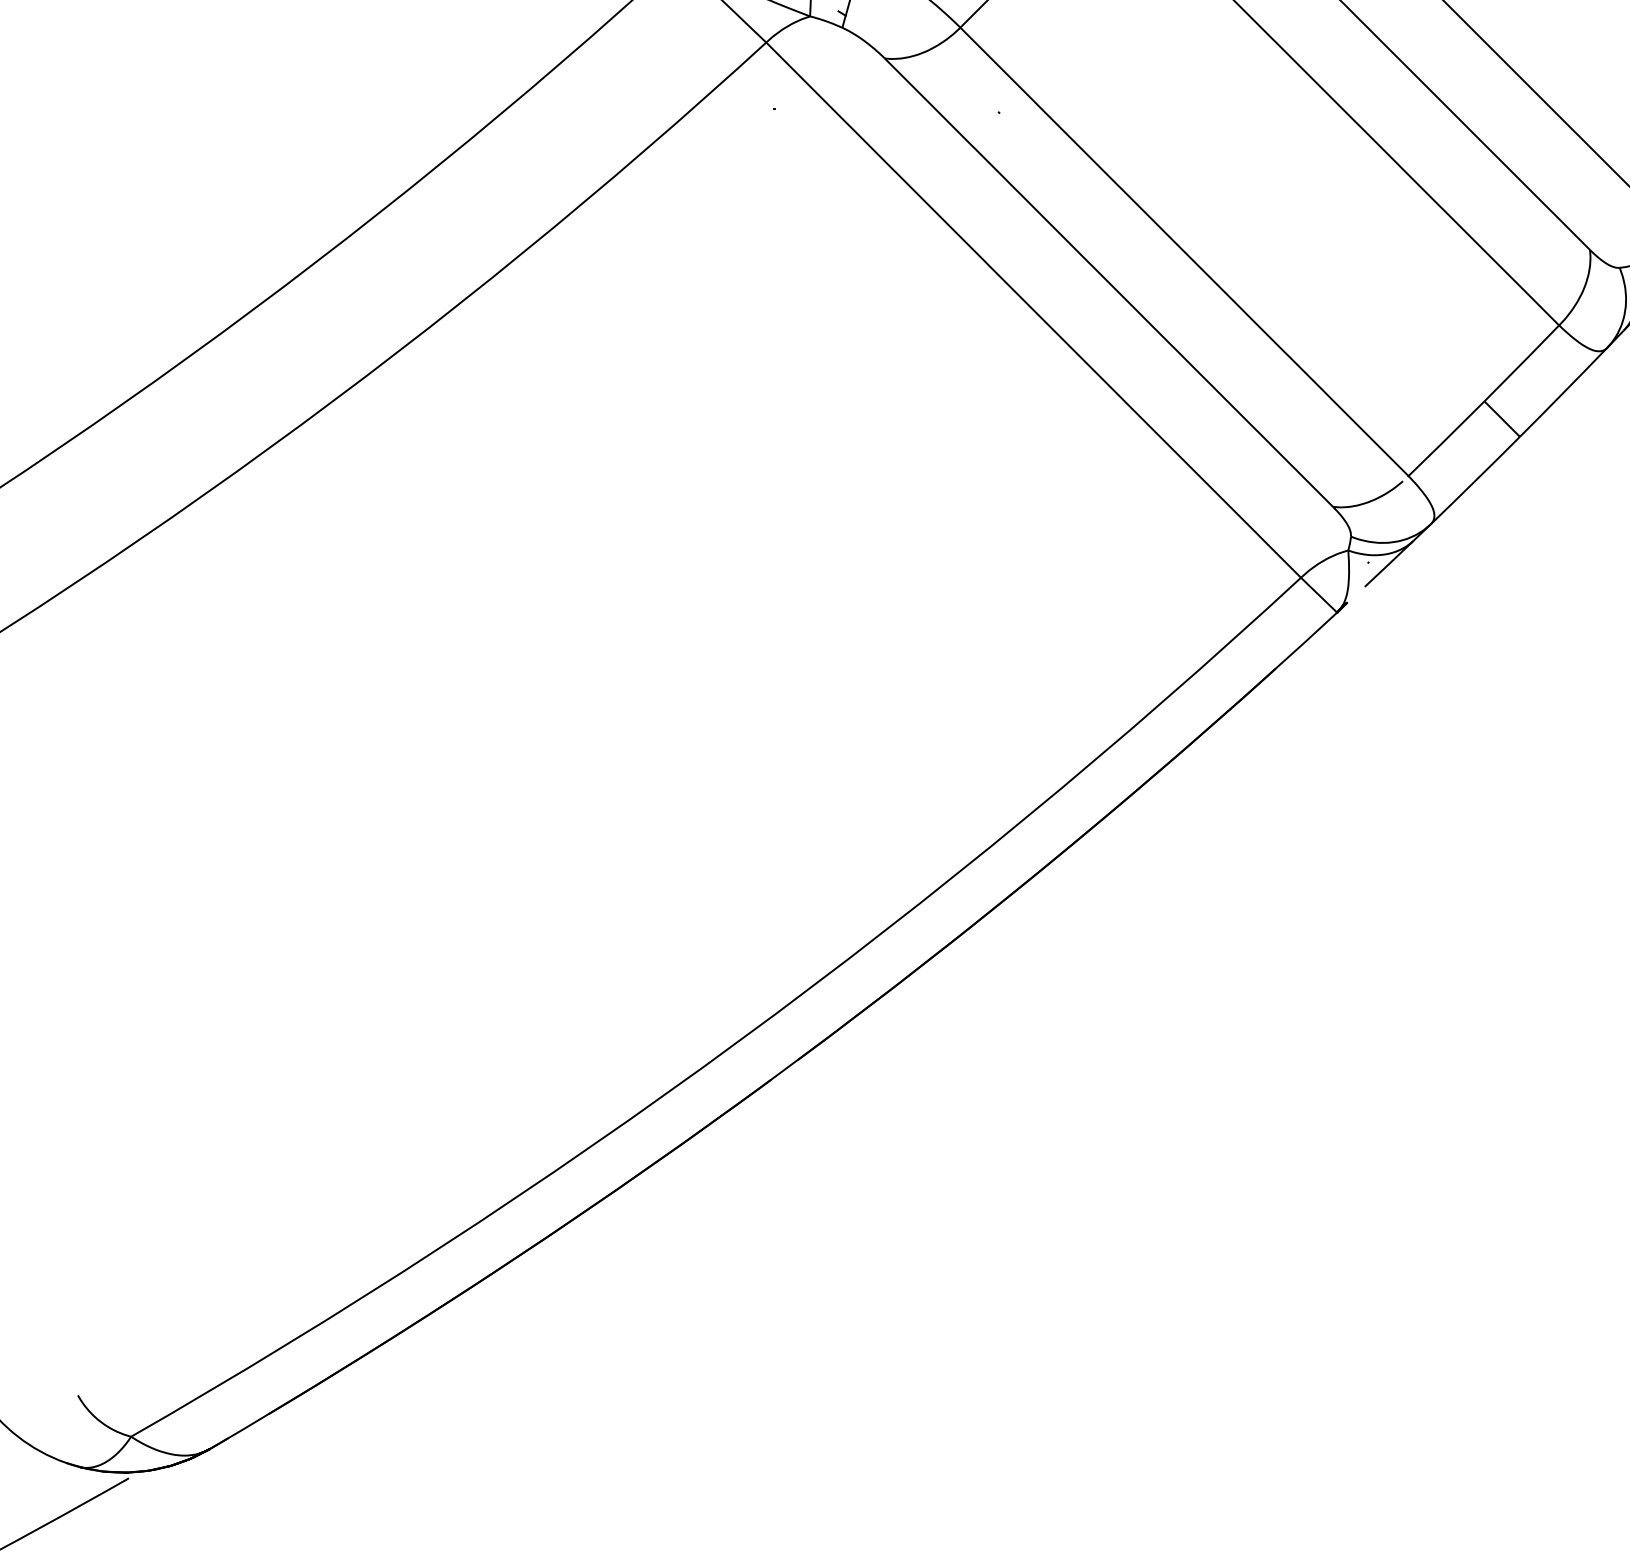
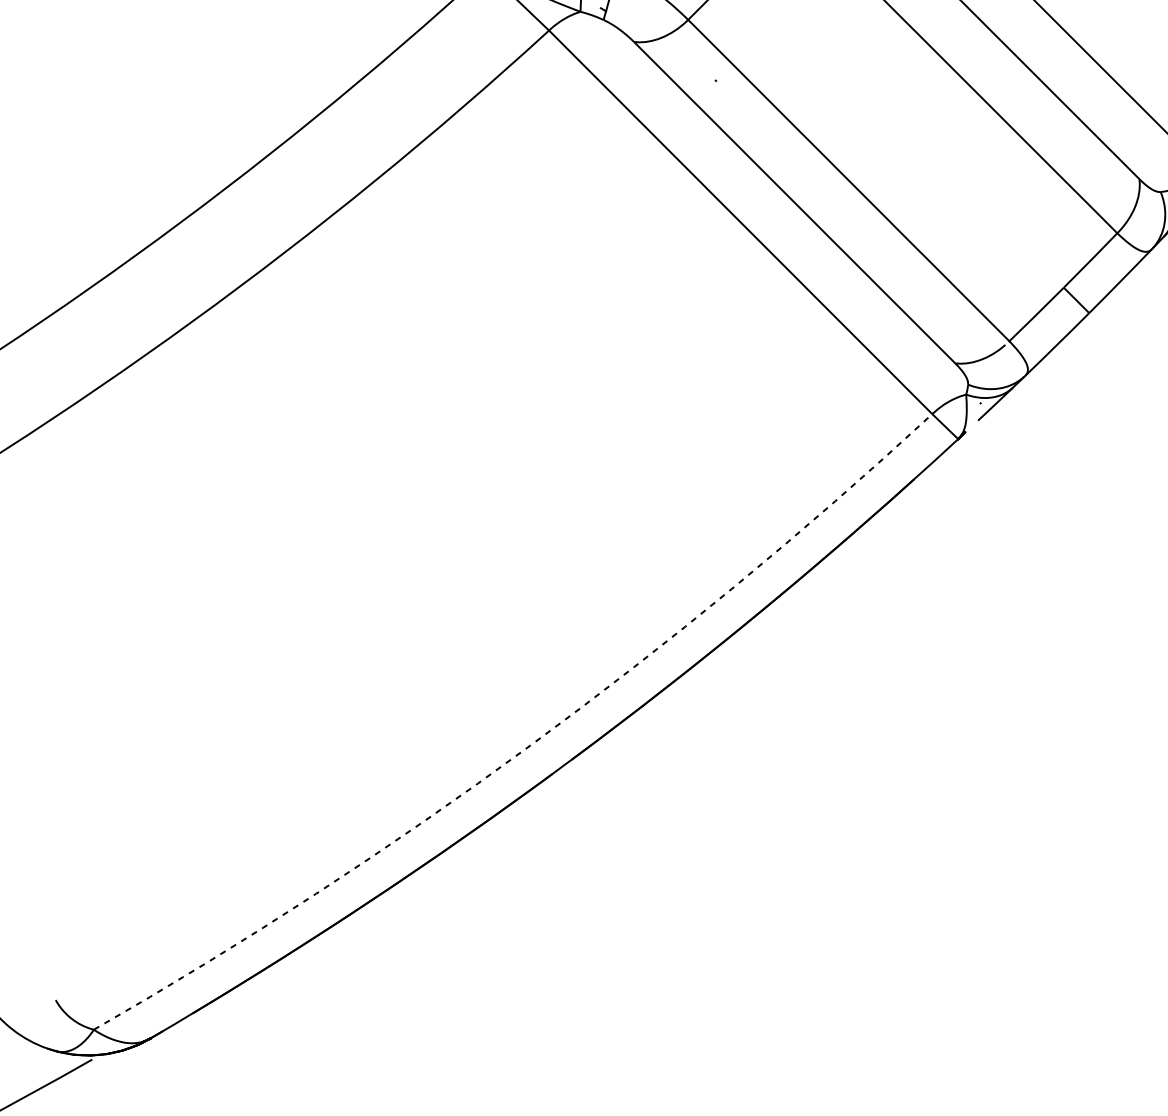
arc: (740, 1040) -> (530, 745), solid -> dashed

